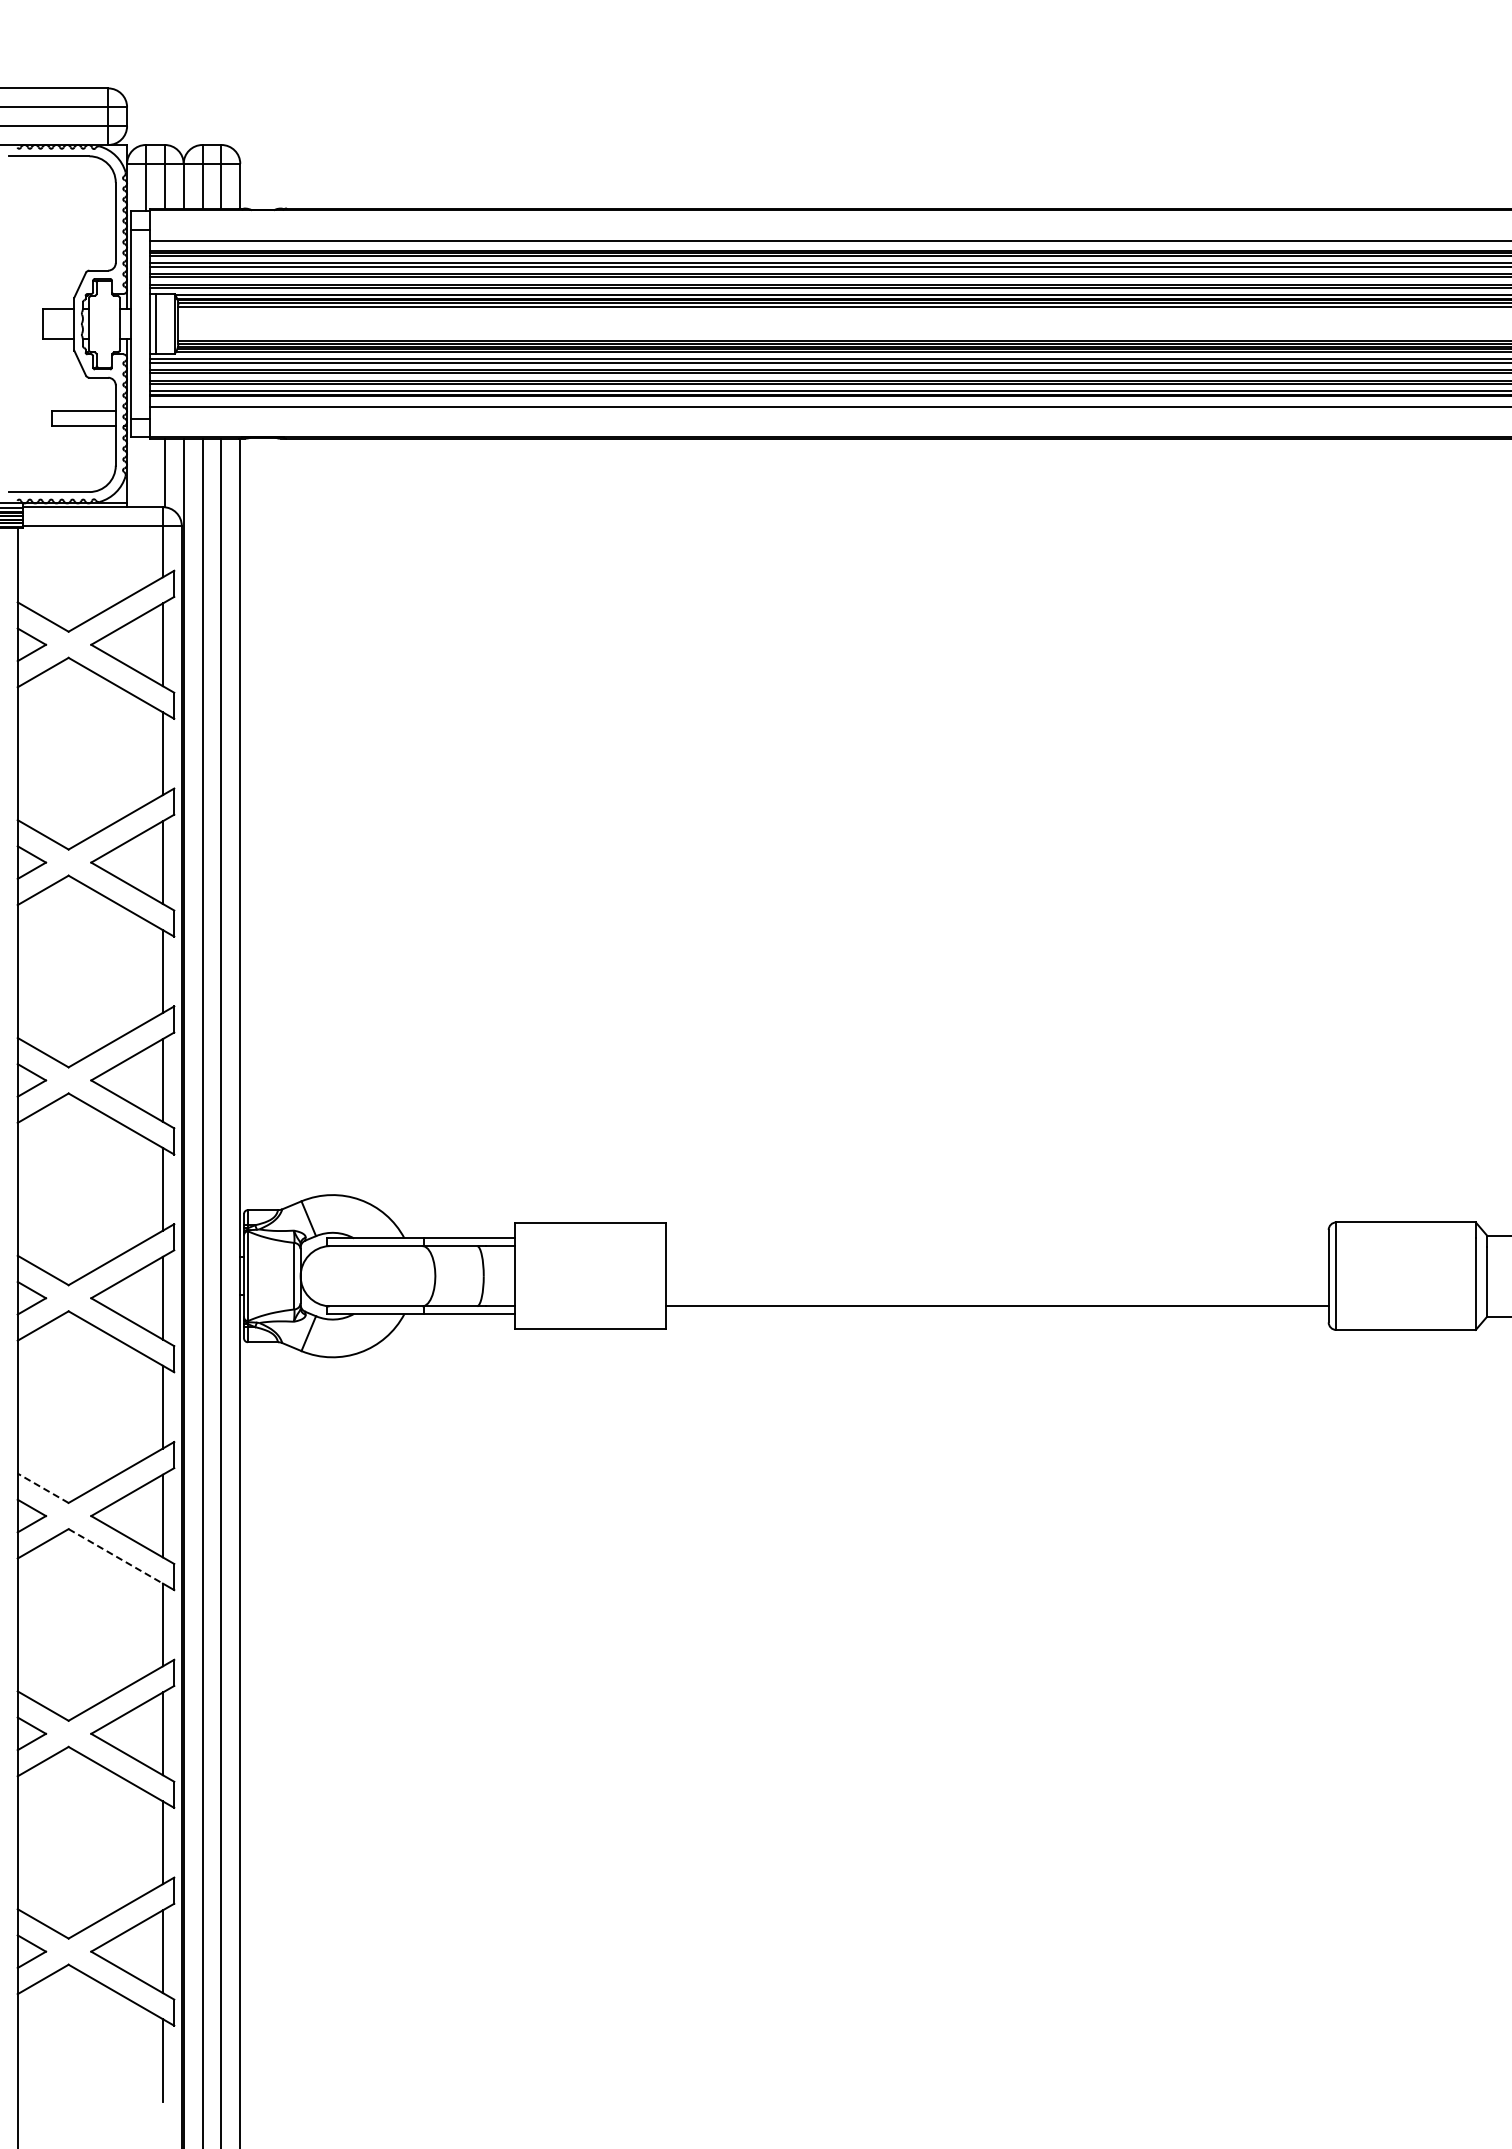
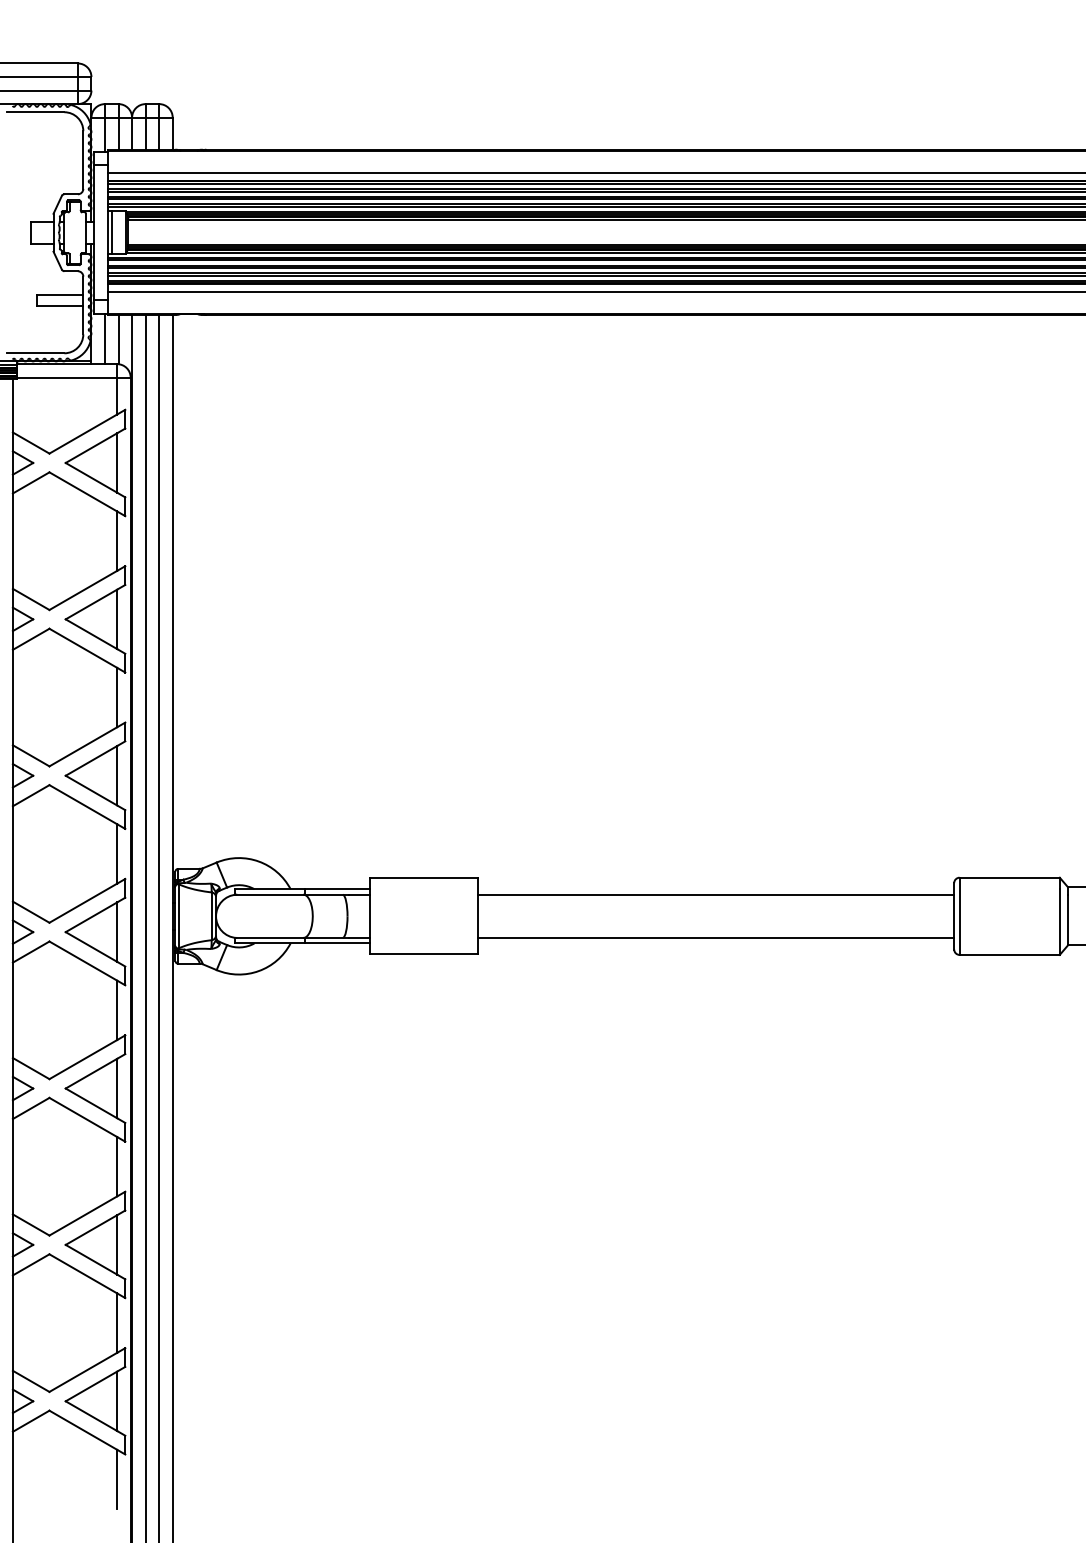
line: (145, 472) -> (104, 339), added
line: (996, 1246) -> (715, 894), added
line: (42, 1488) -> (30, 1068), dashed -> solid
line: (116, 1556) -> (83, 1117), dashed -> solid

